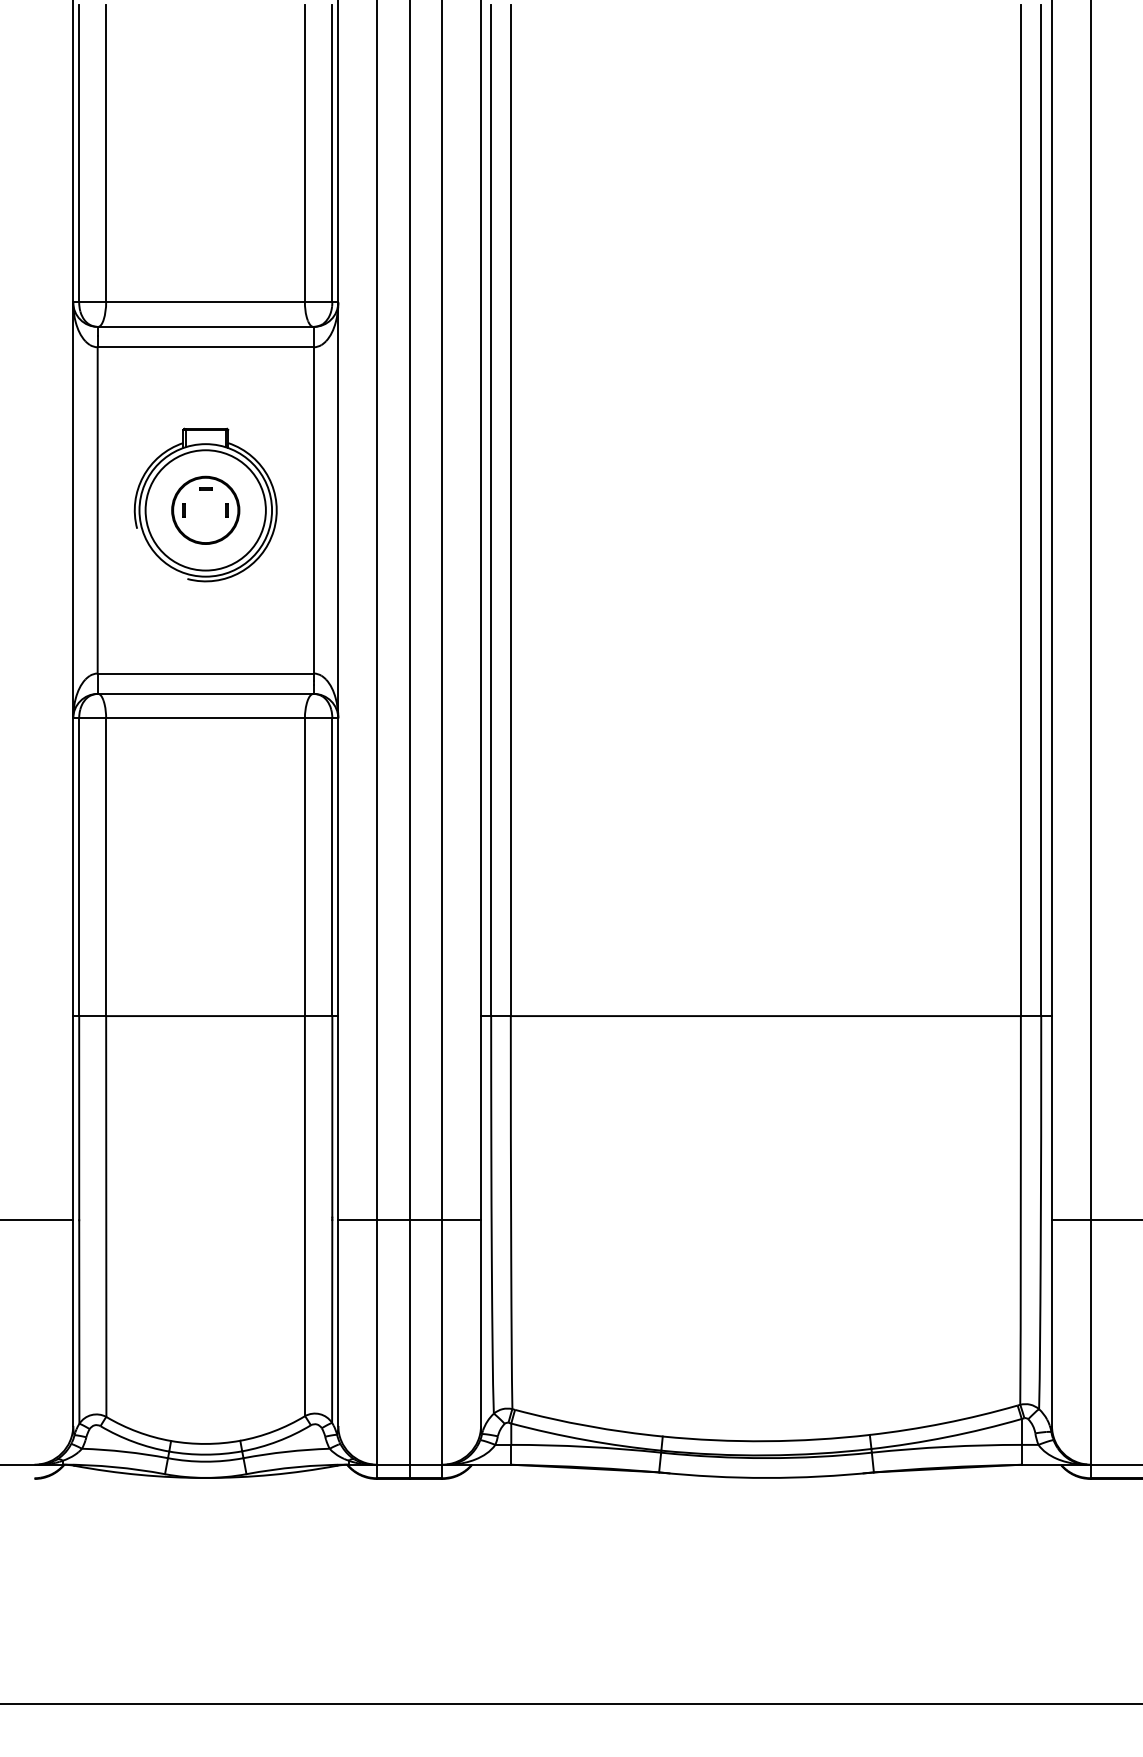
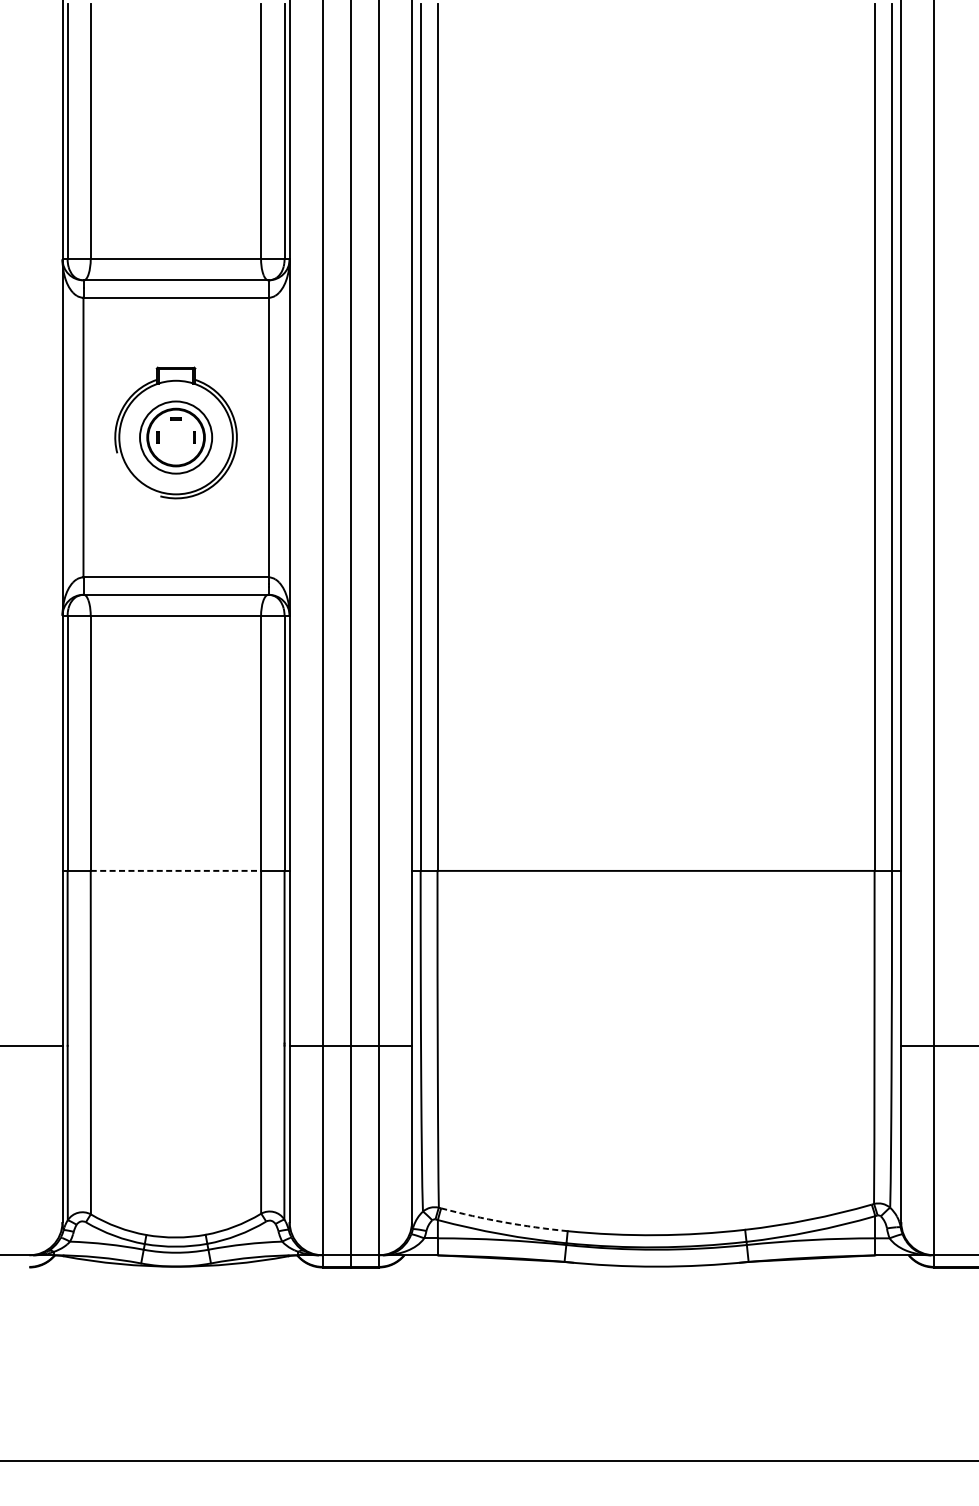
circle: (205, 510) -> (175, 437), size x0.7
line: (206, 1016) -> (176, 871), solid -> dashed
arc: (588, 1426) -> (504, 1222), solid -> dashed

